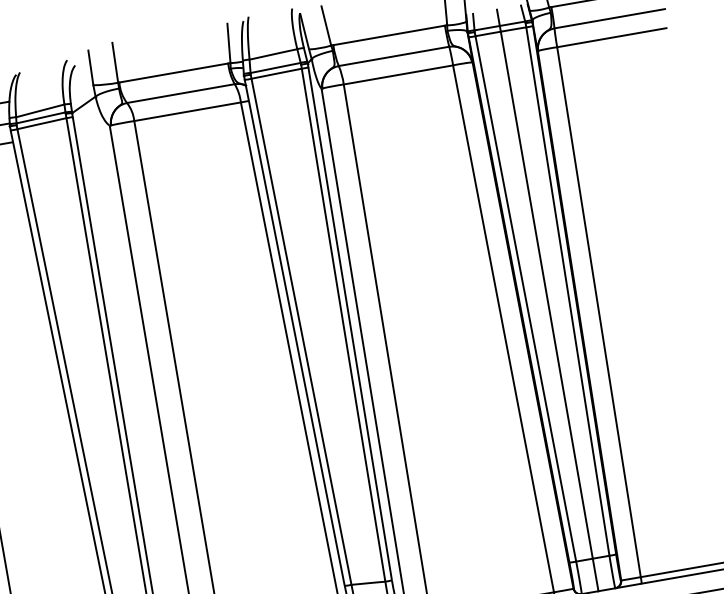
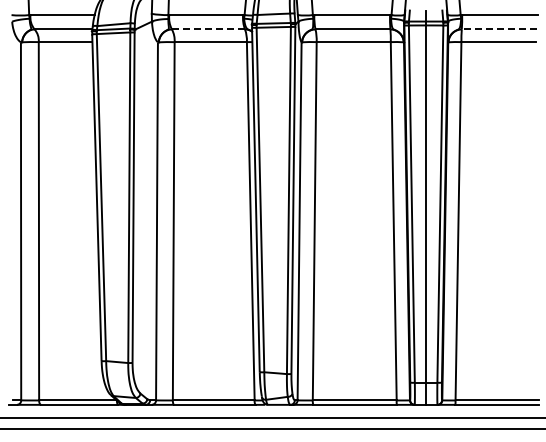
line: (608, 19) -> (498, 29), solid -> dashed
line: (180, 93) -> (208, 29), solid -> dashed

